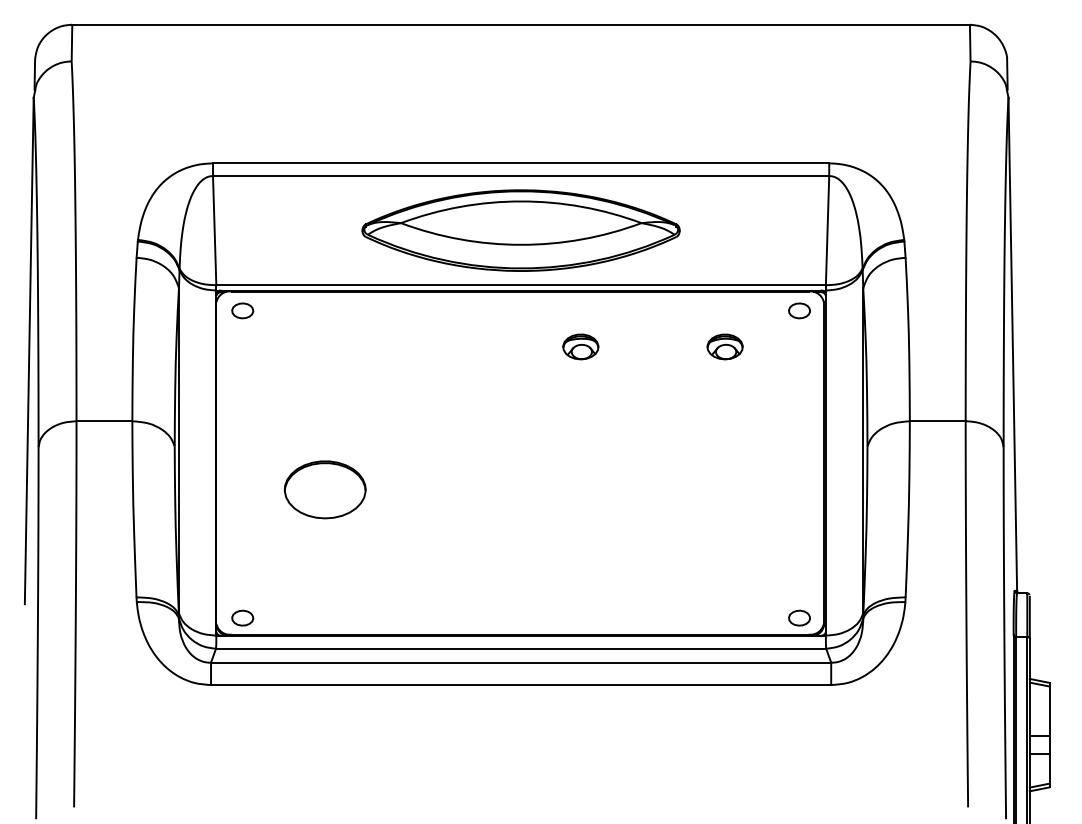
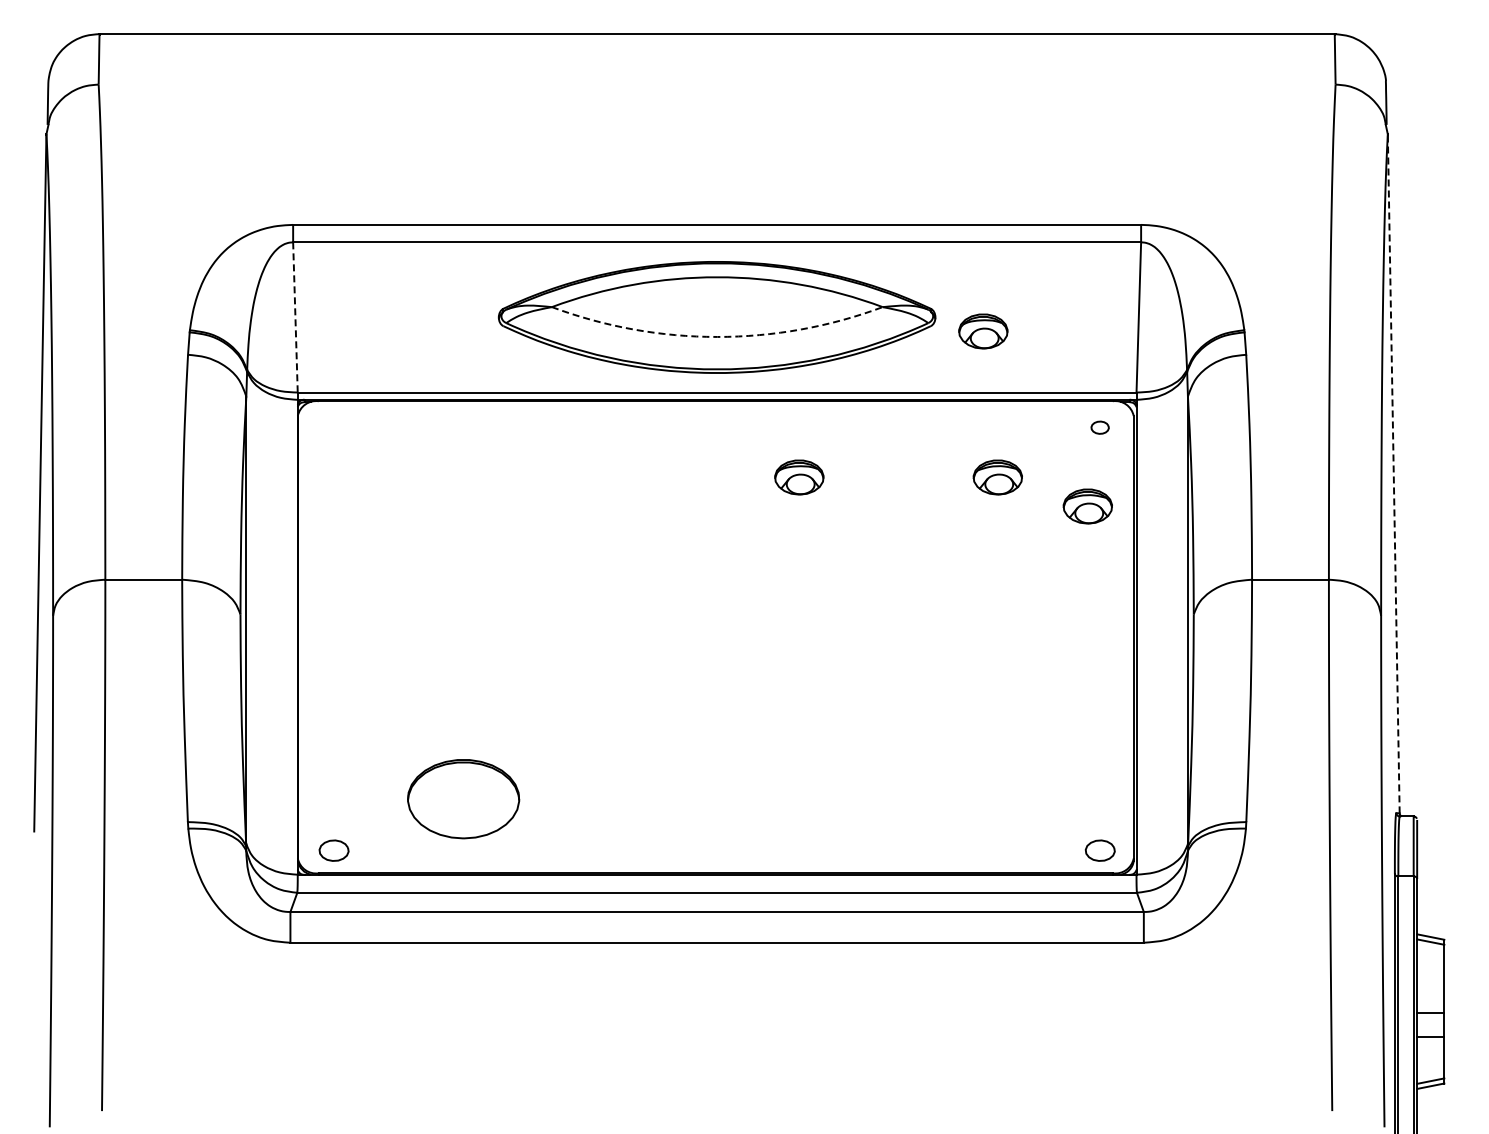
line: (214, 230) -> (295, 317), solid -> dashed
part: (714, 240) -> (983, 331), added
arc: (521, 244) -> (717, 336), solid -> dashed
part: (242, 310) -> (333, 427), removed
part: (798, 310) -> (1099, 427), size x0.6
line: (1012, 344) -> (1393, 473), solid -> dashed
part: (790, 368) -> (1087, 506), added
part: (325, 490) -> (463, 799), moved

